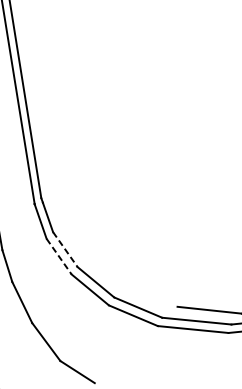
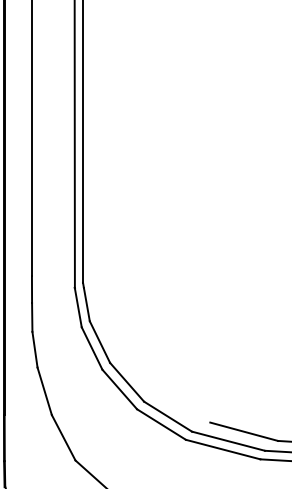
line: (65, 249) -> (100, 342), dashed -> solid
line: (59, 256) -> (92, 348), dashed -> solid

